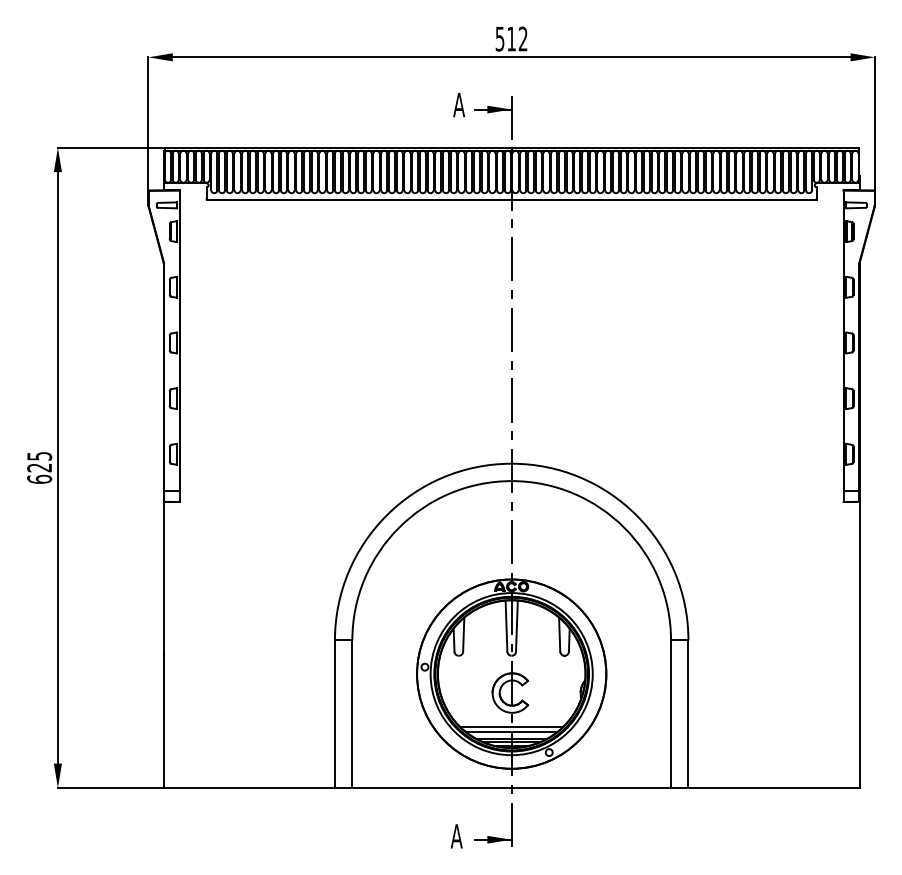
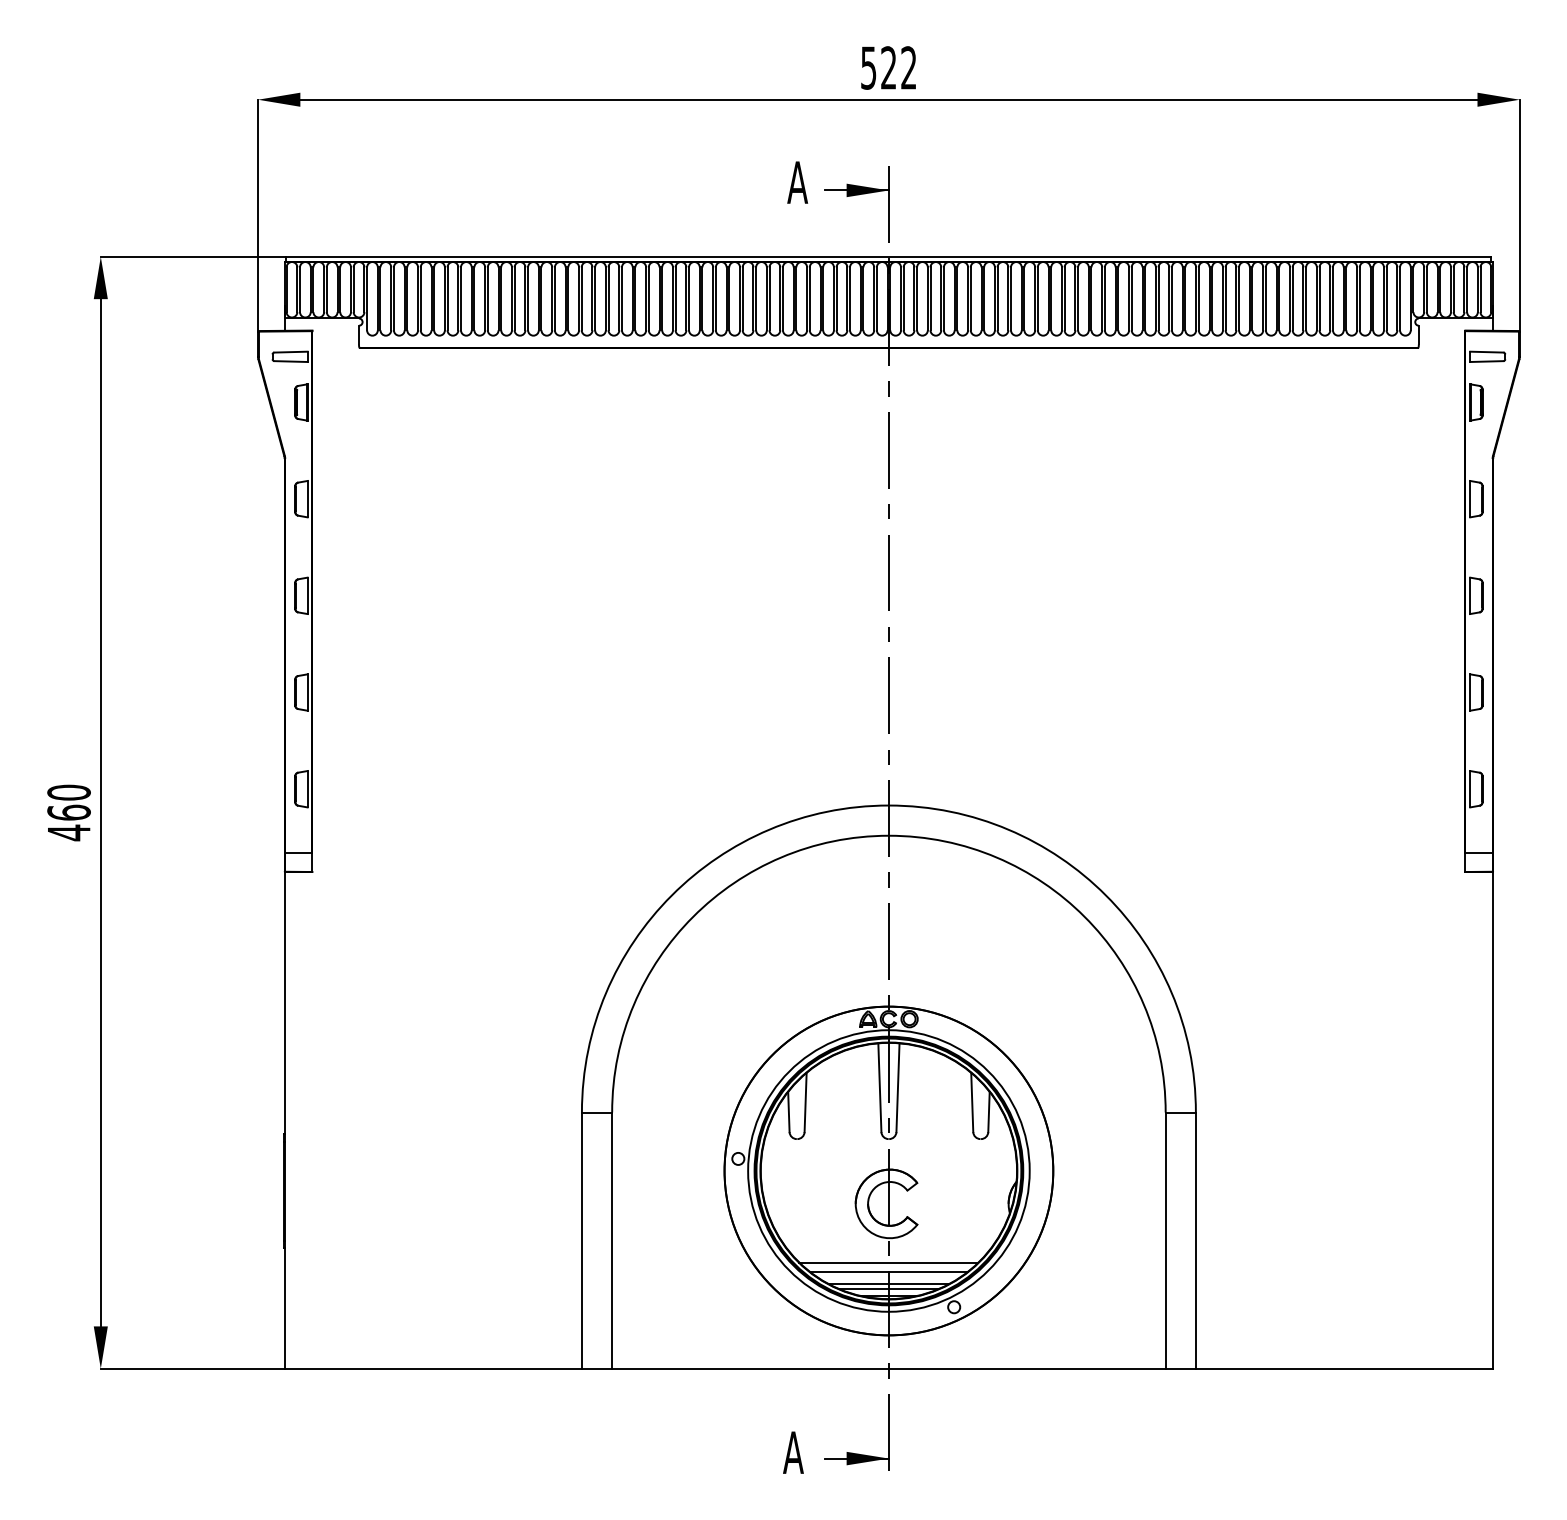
text: (511, 38) -> (888, 67), 512 -> 522
text: (39, 467) -> (68, 812), 625 -> 460

